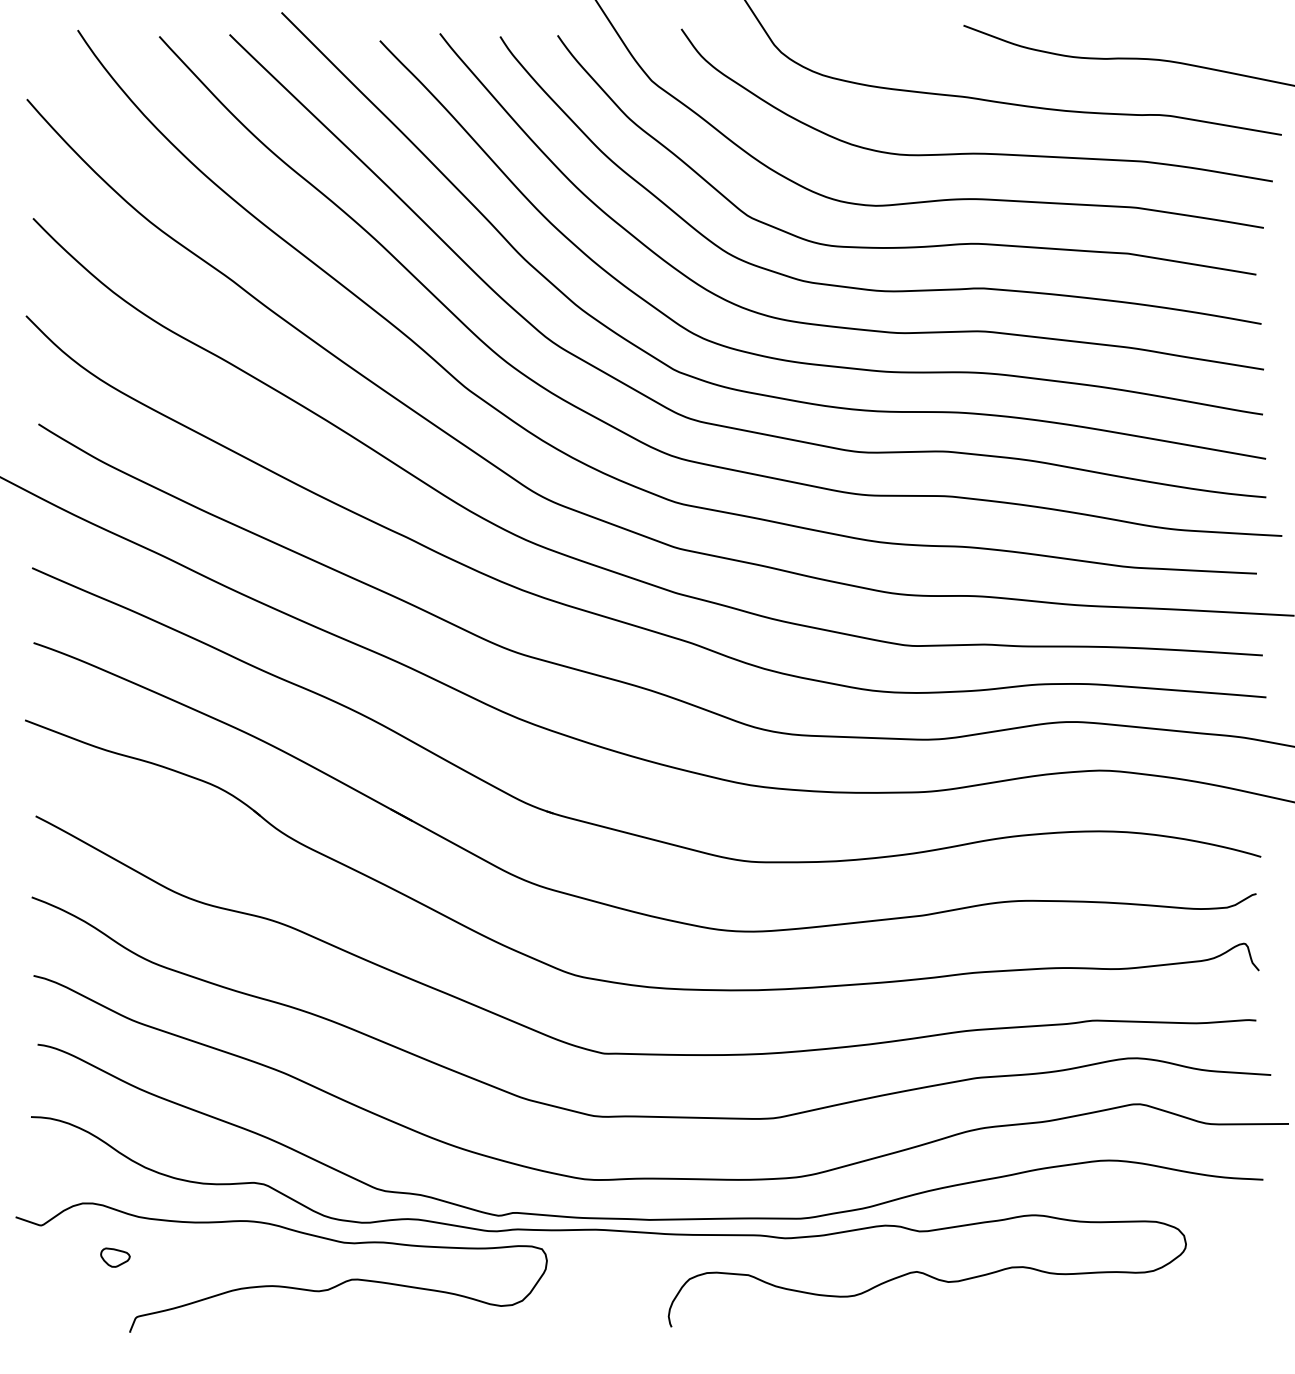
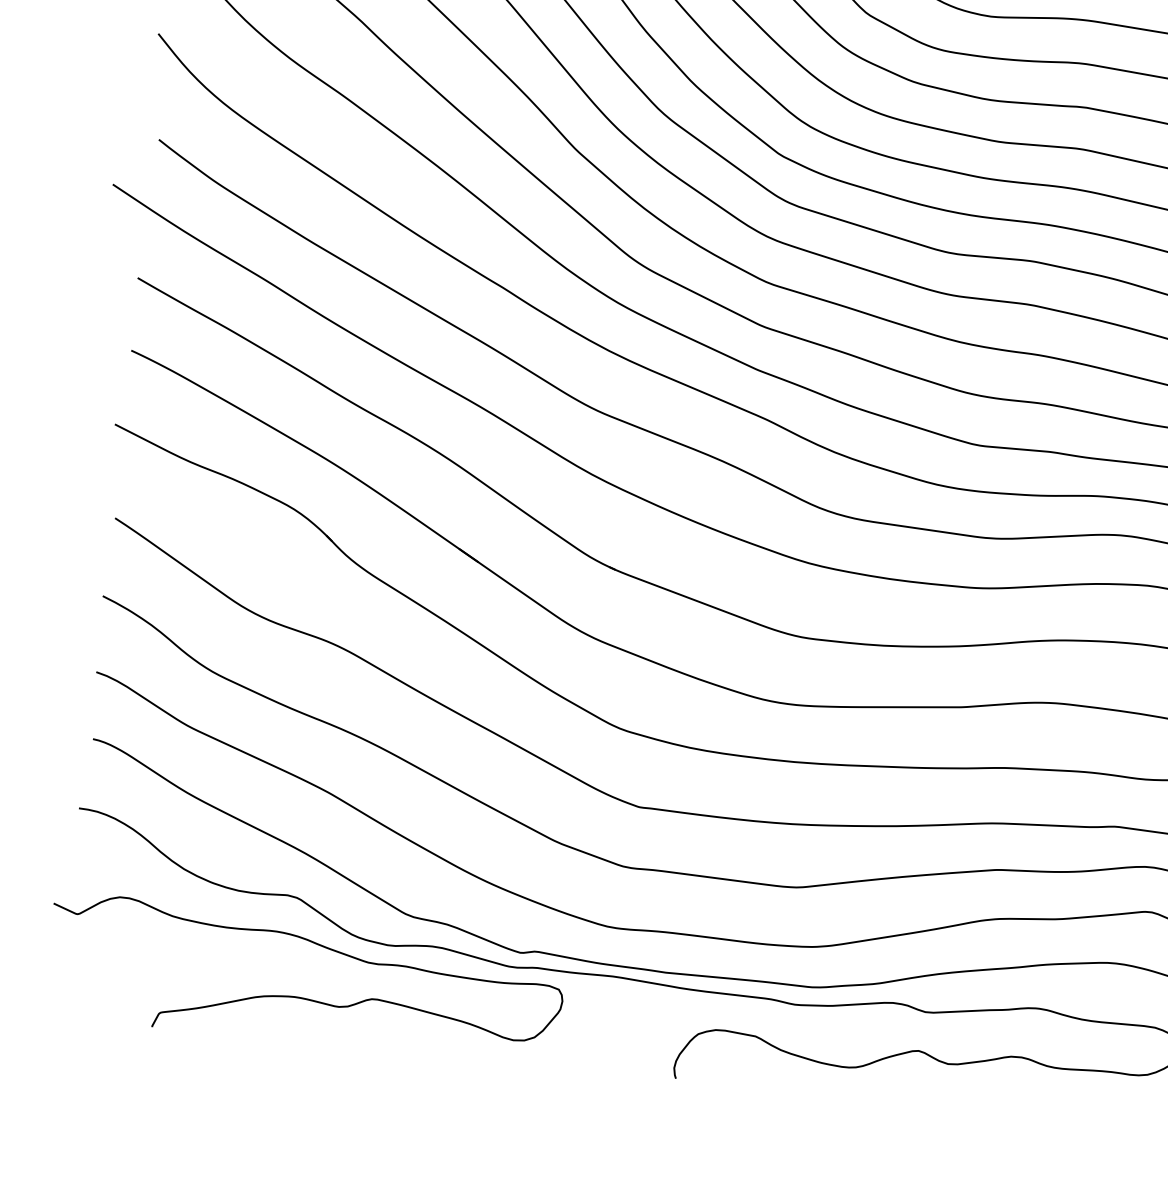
part: (115, 1257) -> (145, 952), removed

